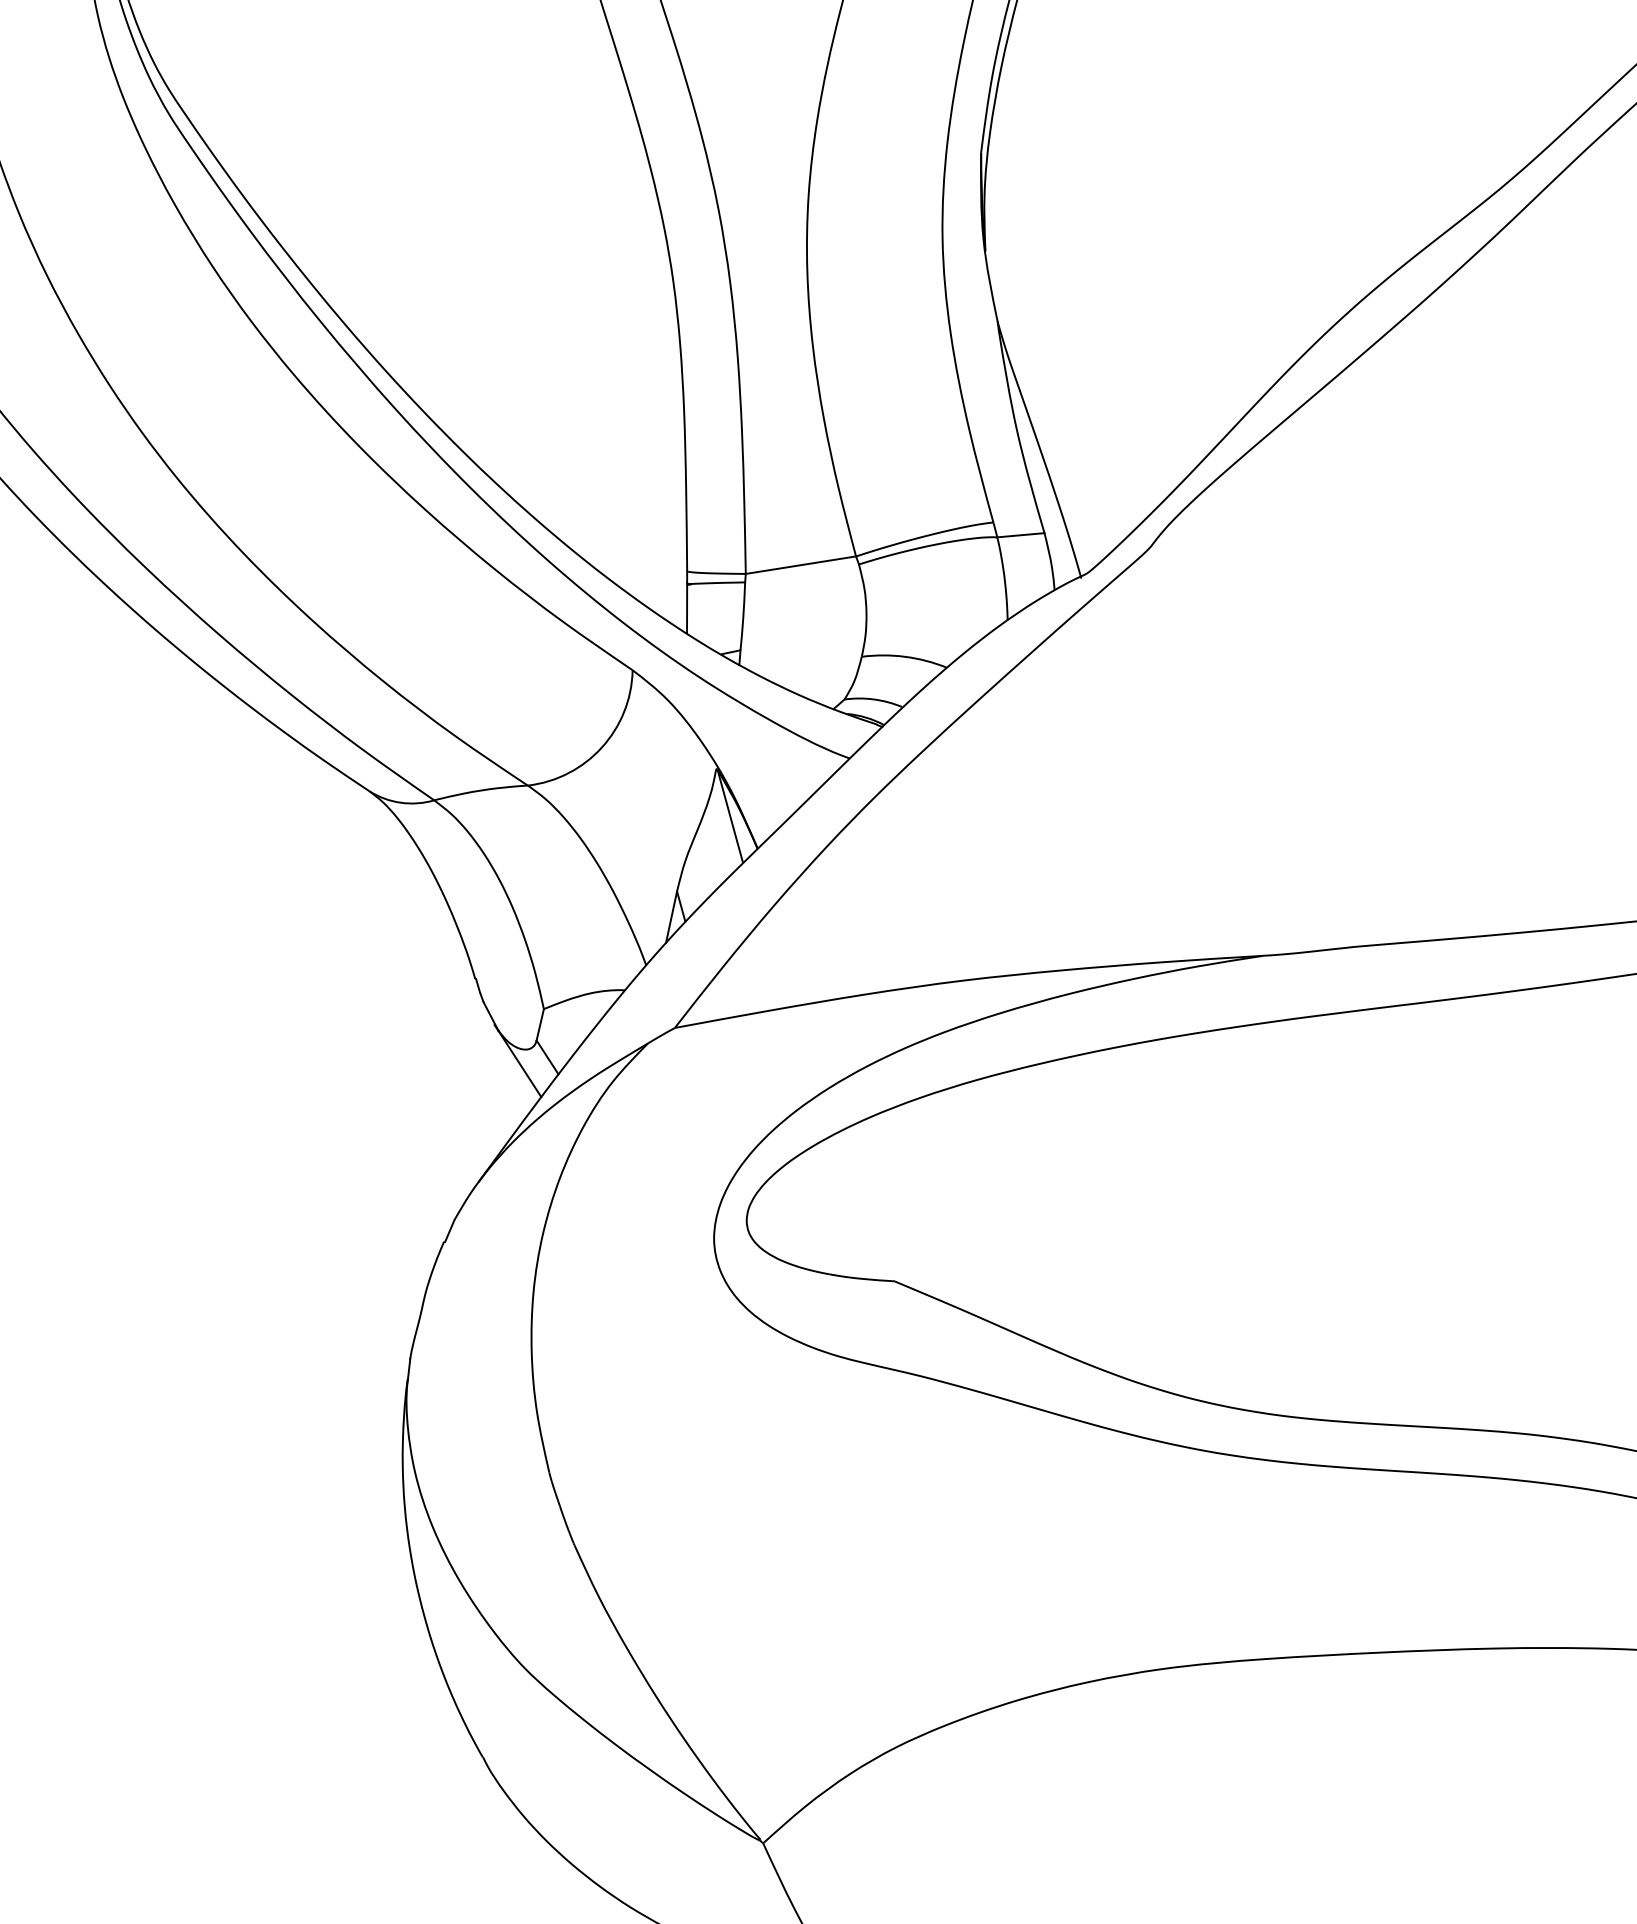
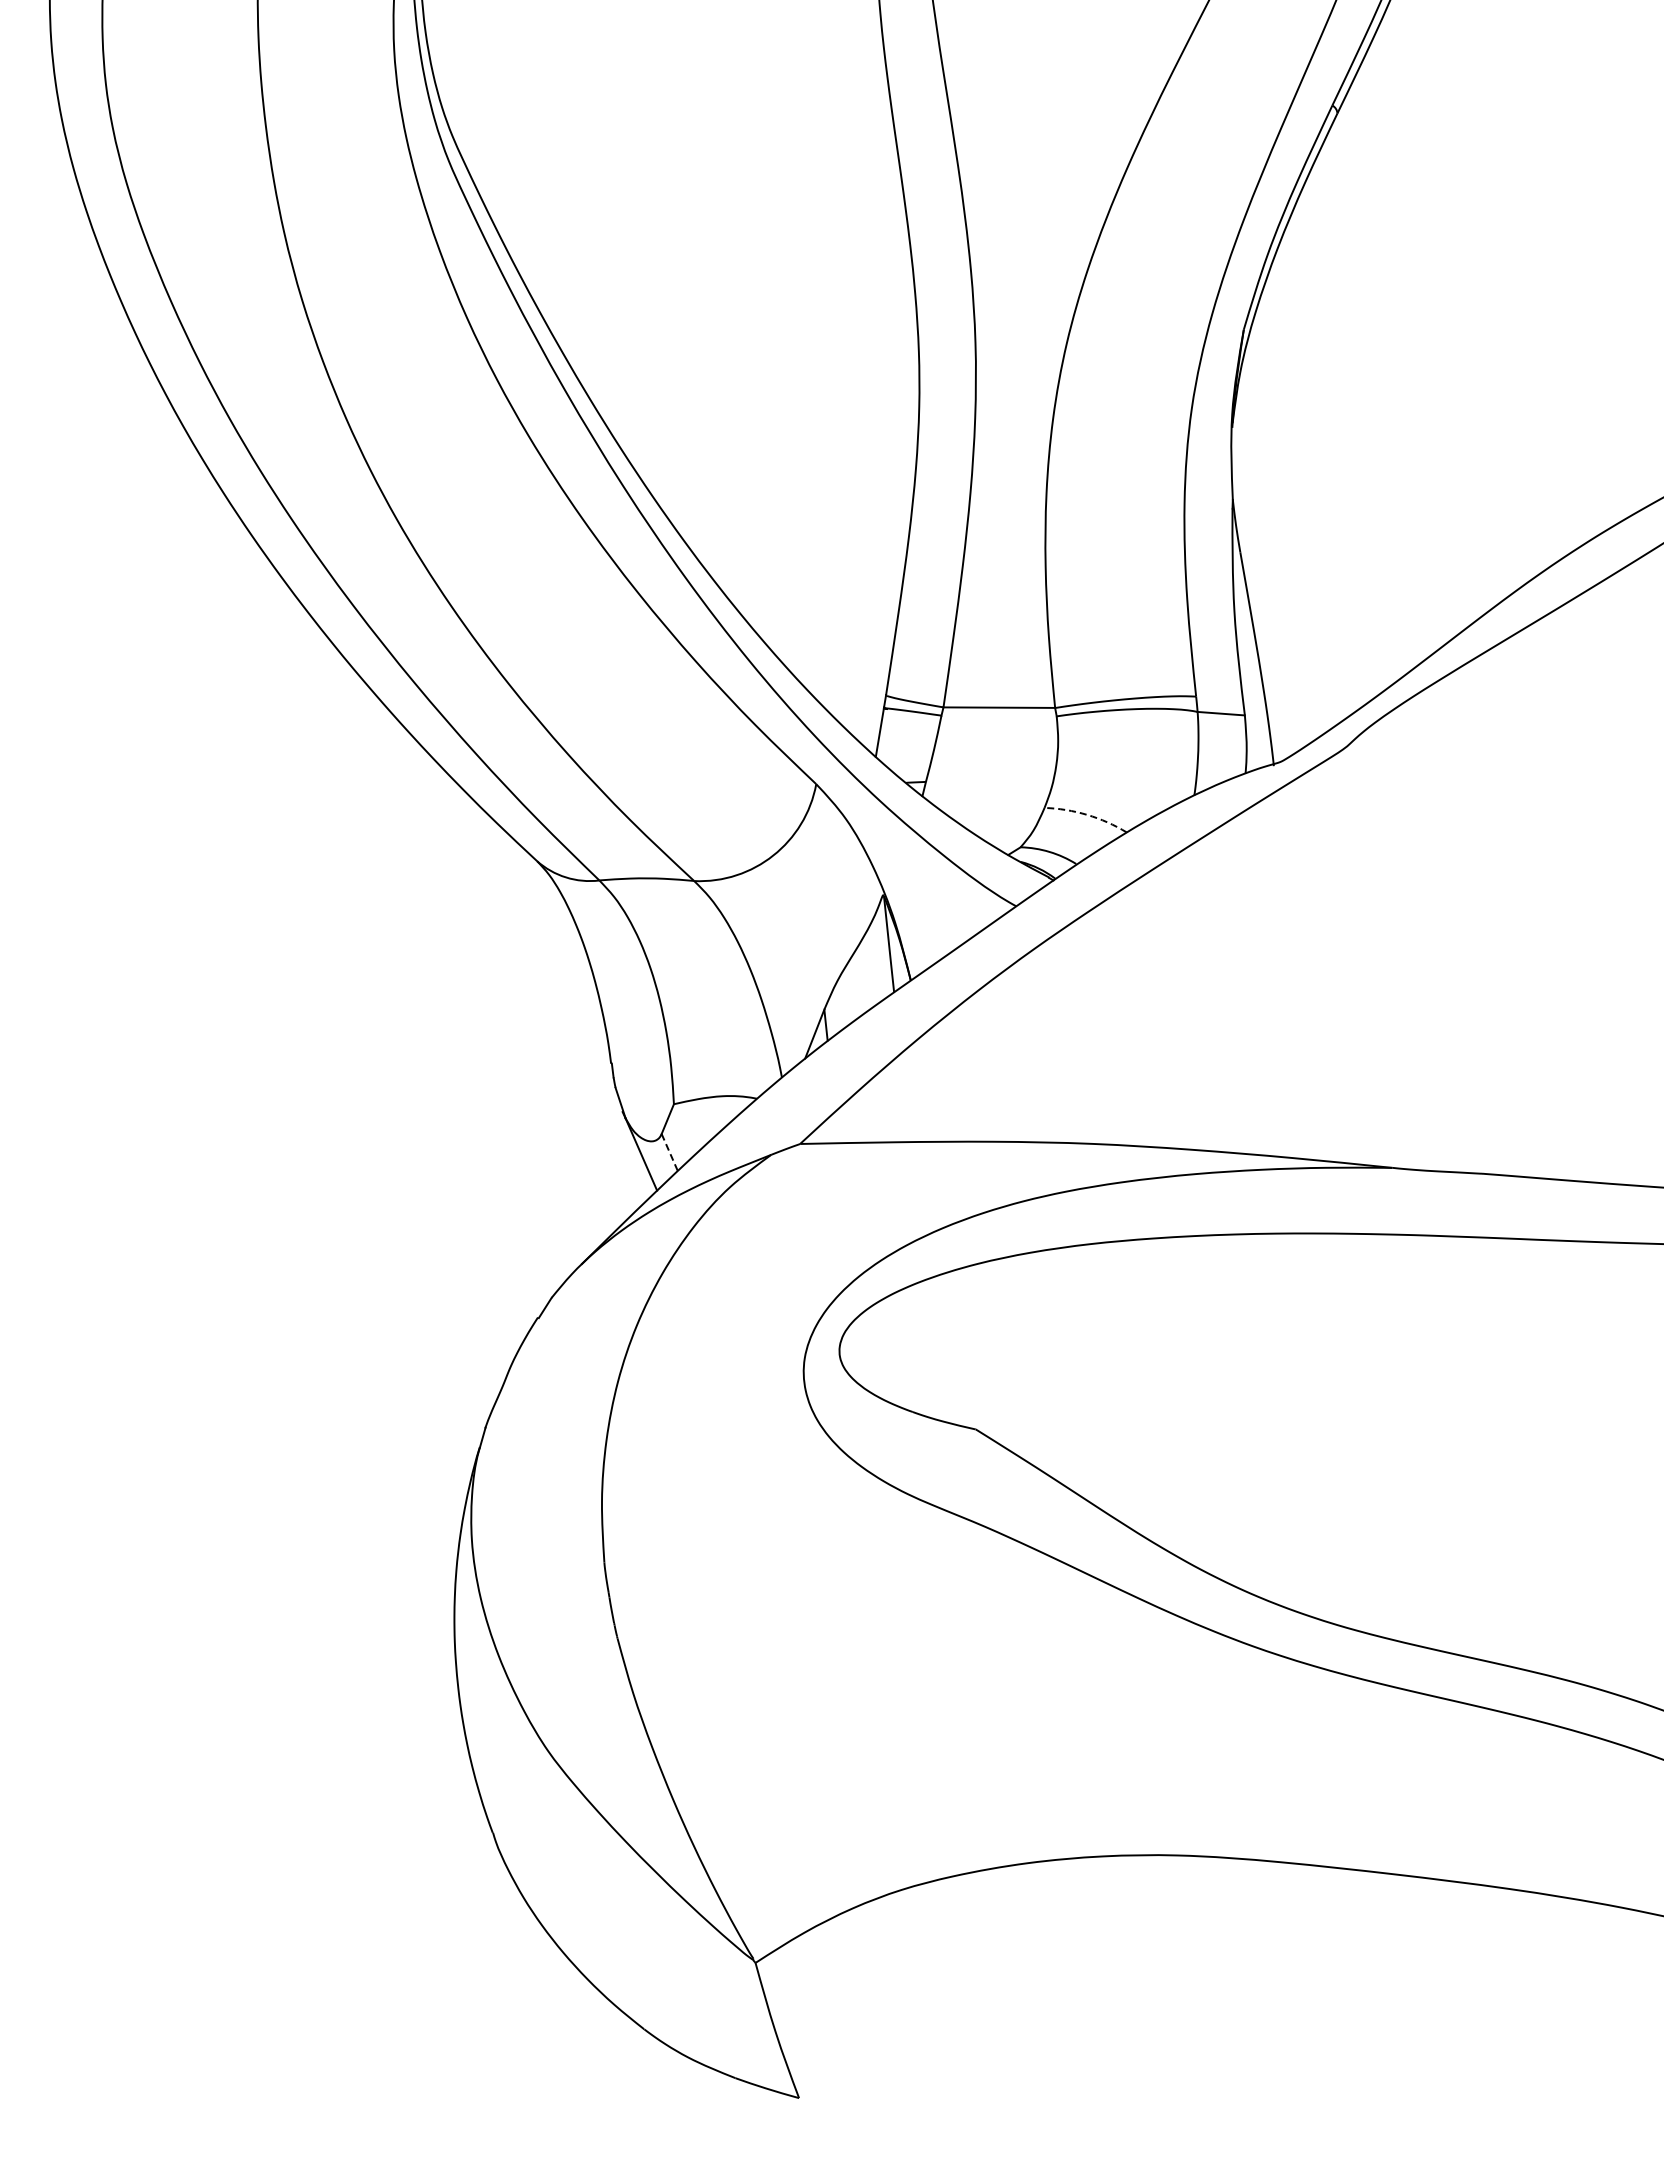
arc: (905, 656) -> (1087, 814), solid -> dashed
line: (547, 1058) -> (669, 1153), solid -> dashed

